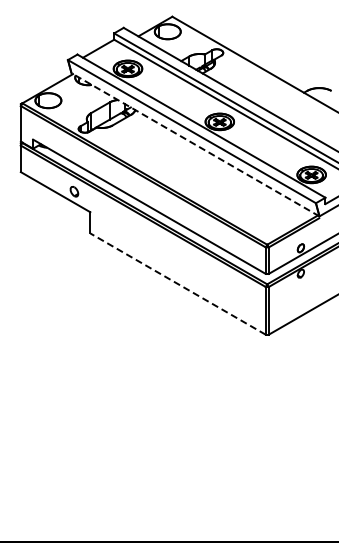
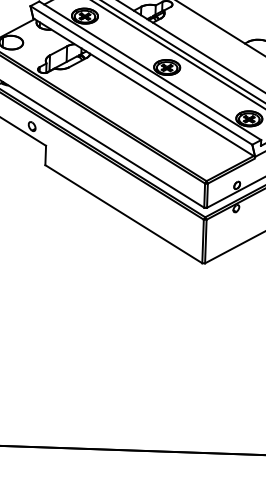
line: (195, 144) -> (144, 87), dashed -> solid
line: (177, 283) -> (123, 213), dashed -> solid

